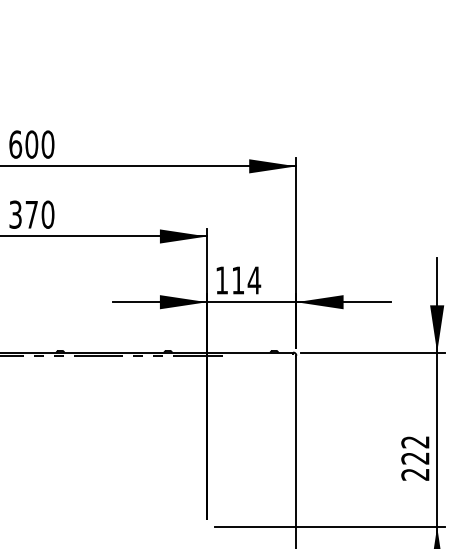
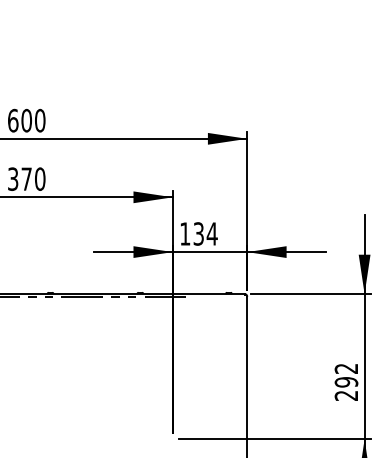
text: (237, 279) -> (198, 233), 114 -> 134
text: (415, 458) -> (346, 382), 222 -> 292

